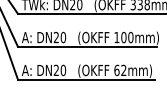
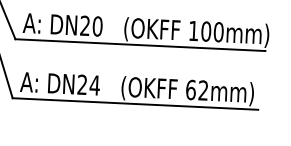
text: (63, 70) -> (95, 85), DN20 -> DN24

